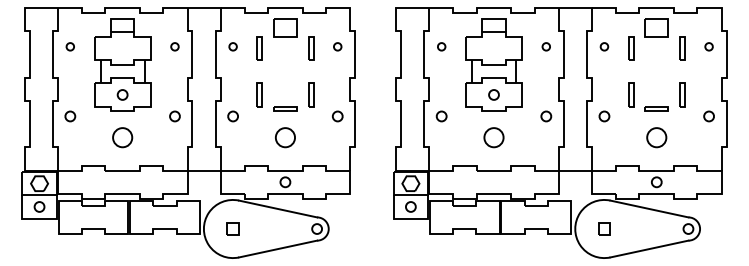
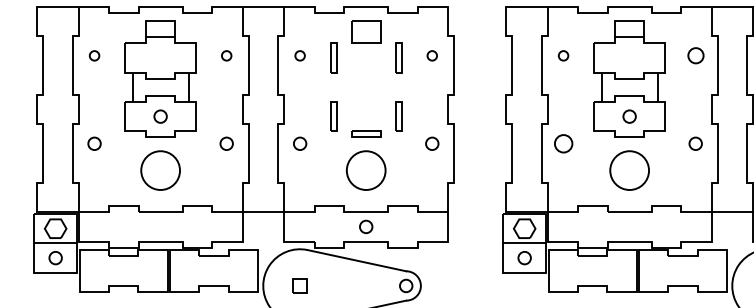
circle: (545, 46) -> (694, 55), size x1.6
circle: (441, 116) -> (563, 143), size x1.4
circle: (122, 137) -> (160, 170), size x1.6
circle: (285, 137) -> (366, 170), size x1.6
circle: (493, 137) -> (629, 170), size x1.6

